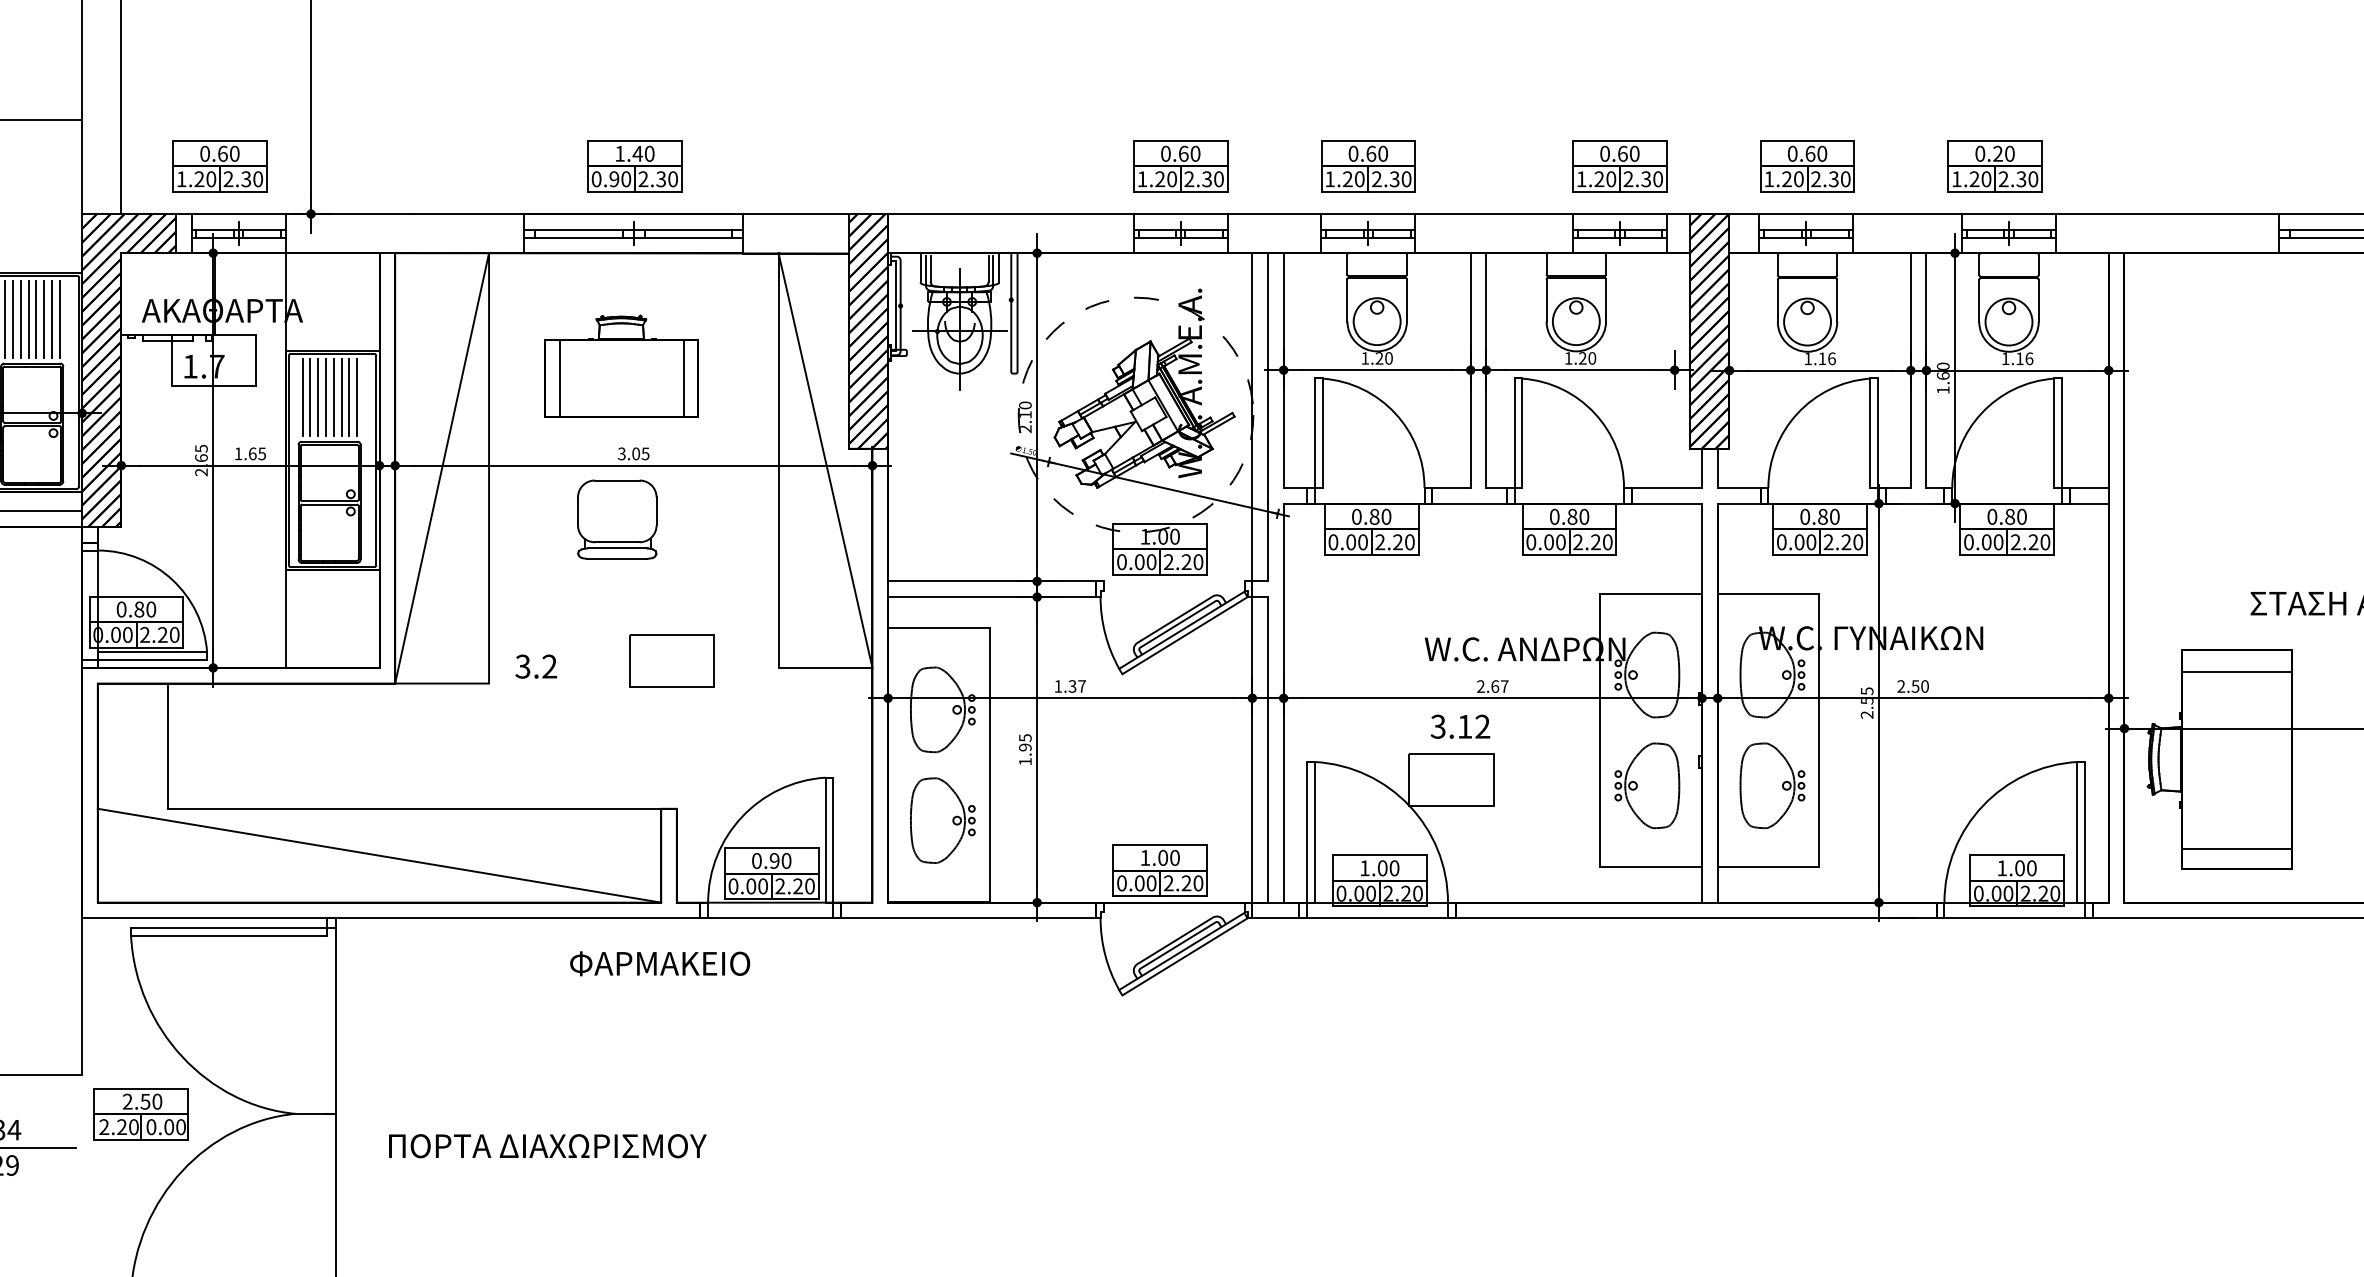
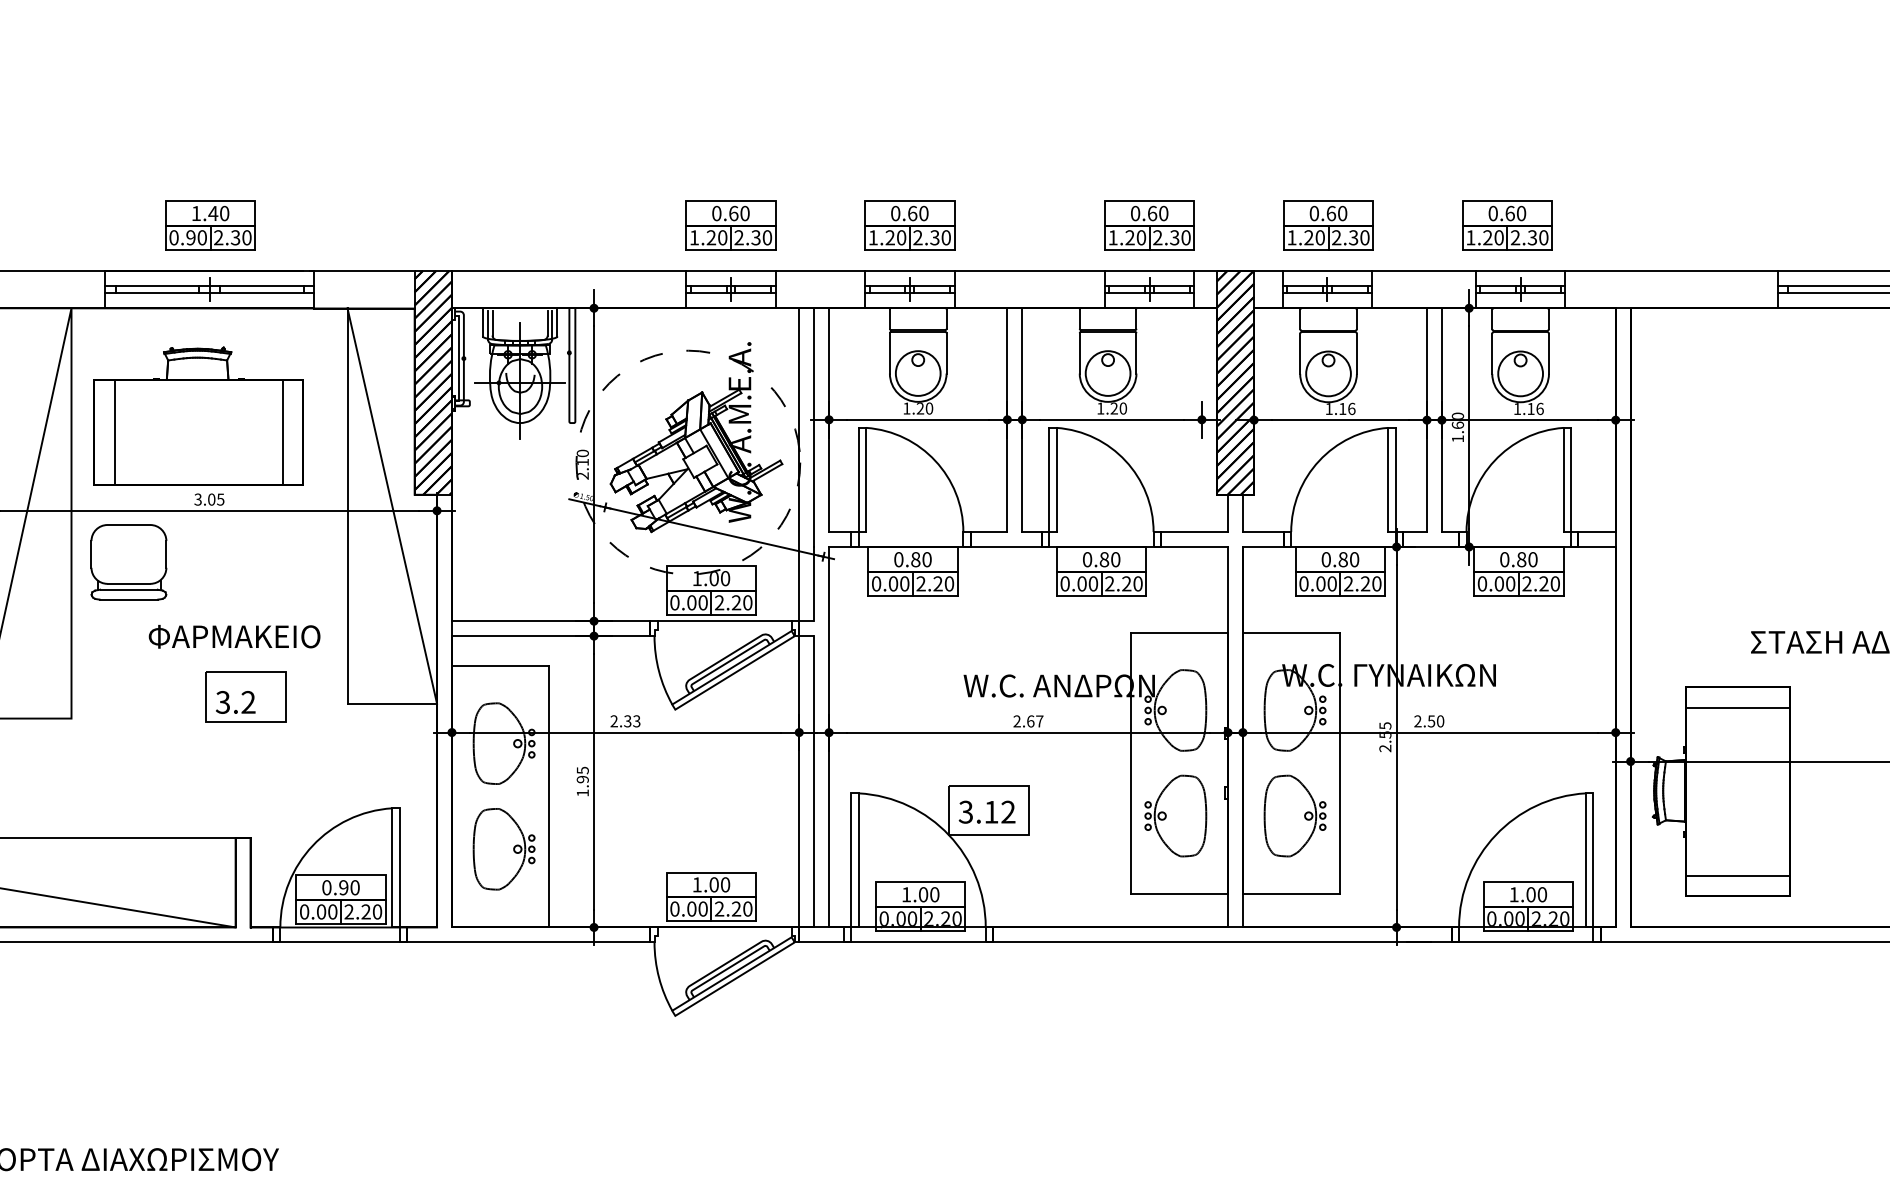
text: (1998, 153) -> (1510, 213), 0.20 -> 0.60
part: (621, 365) -> (197, 415), size x1.43
part: (617, 519) -> (129, 562), moved
line: (1173, 581) -> (724, 621), added
text: (536, 666) -> (235, 702), moved
text: (1069, 686) -> (624, 721), 1.37 -> 2.33
text: (1460, 726) -> (987, 811), moved
text: (660, 963) -> (234, 636), moved

